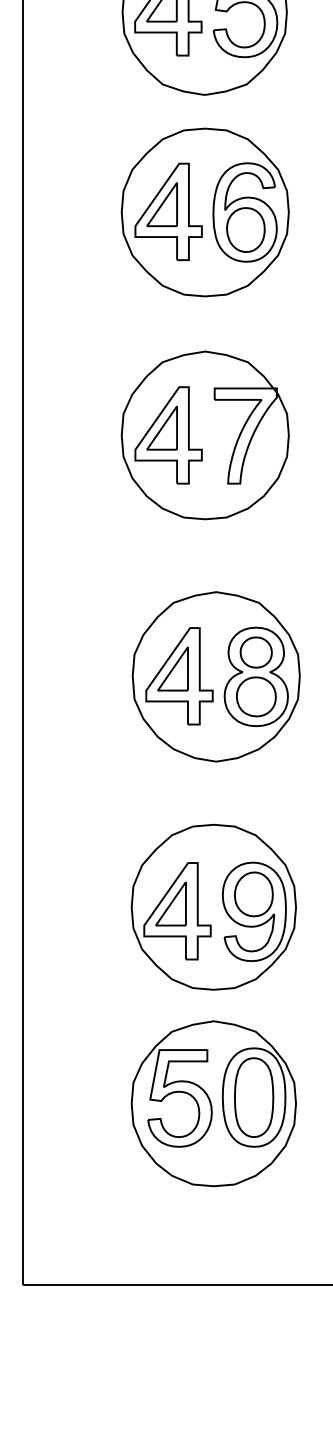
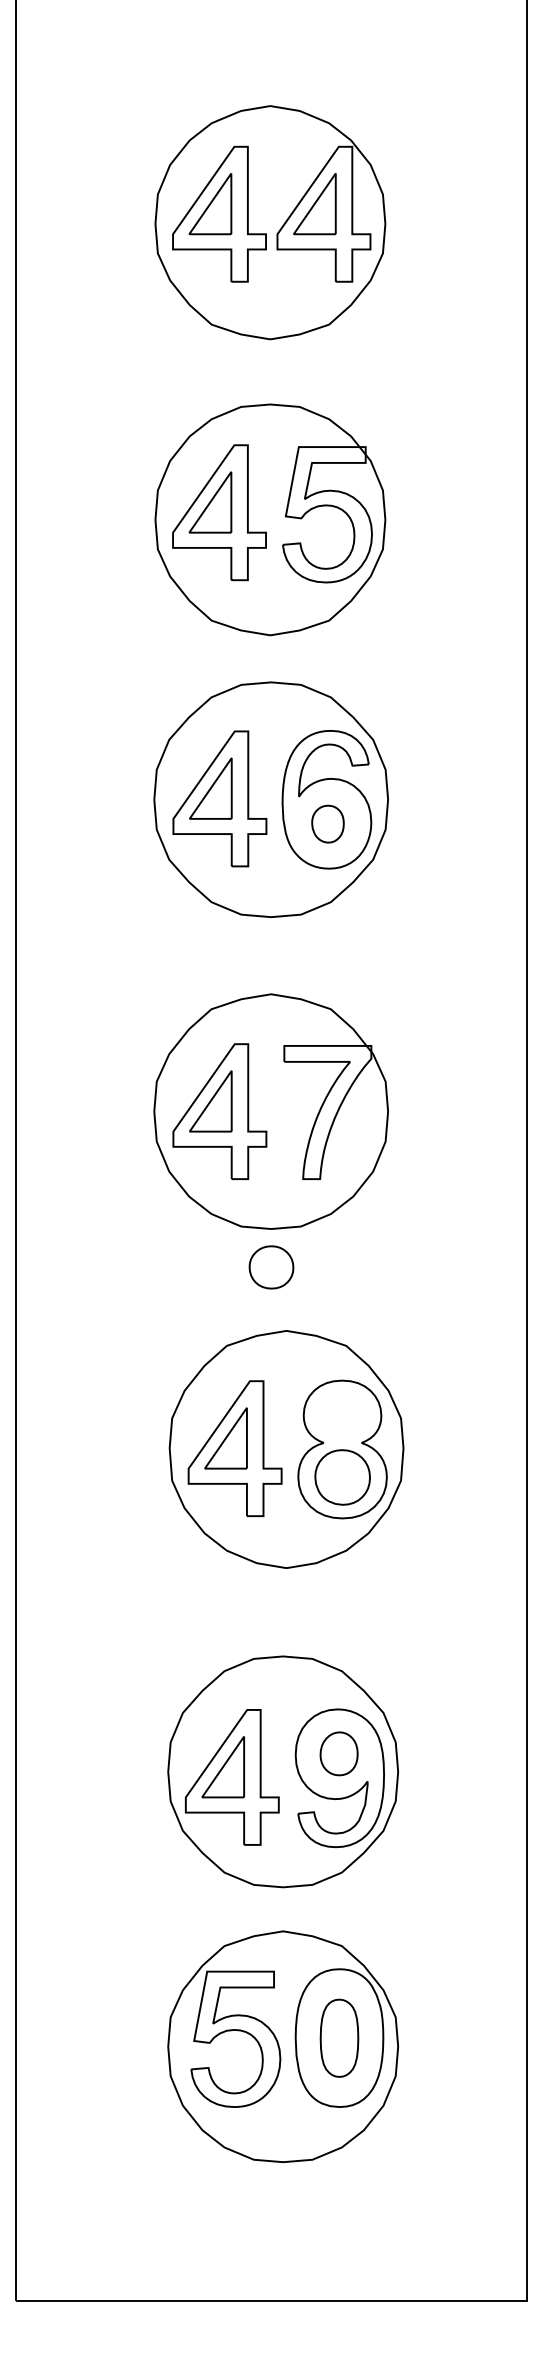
part: (245, 229) -> (327, 823), size x0.6
part: (256, 652) -> (271, 1267), moved
part: (253, 894) -> (338, 1753), size x0.7
part: (254, 1097) -> (339, 2038), size x0.7

